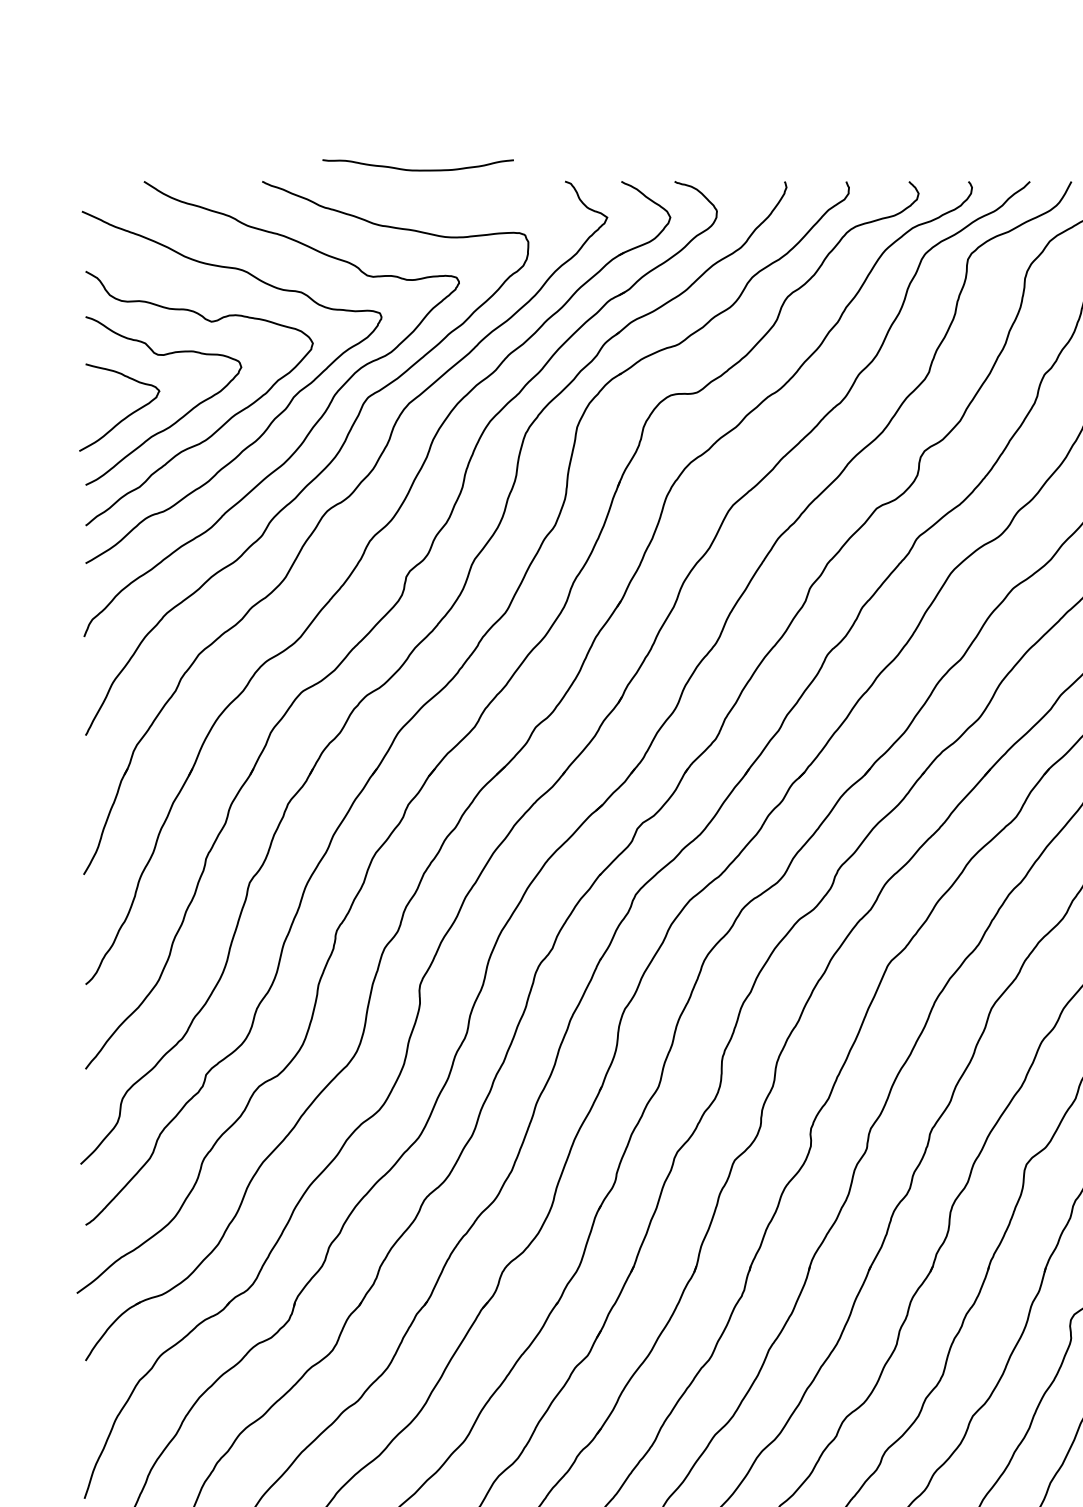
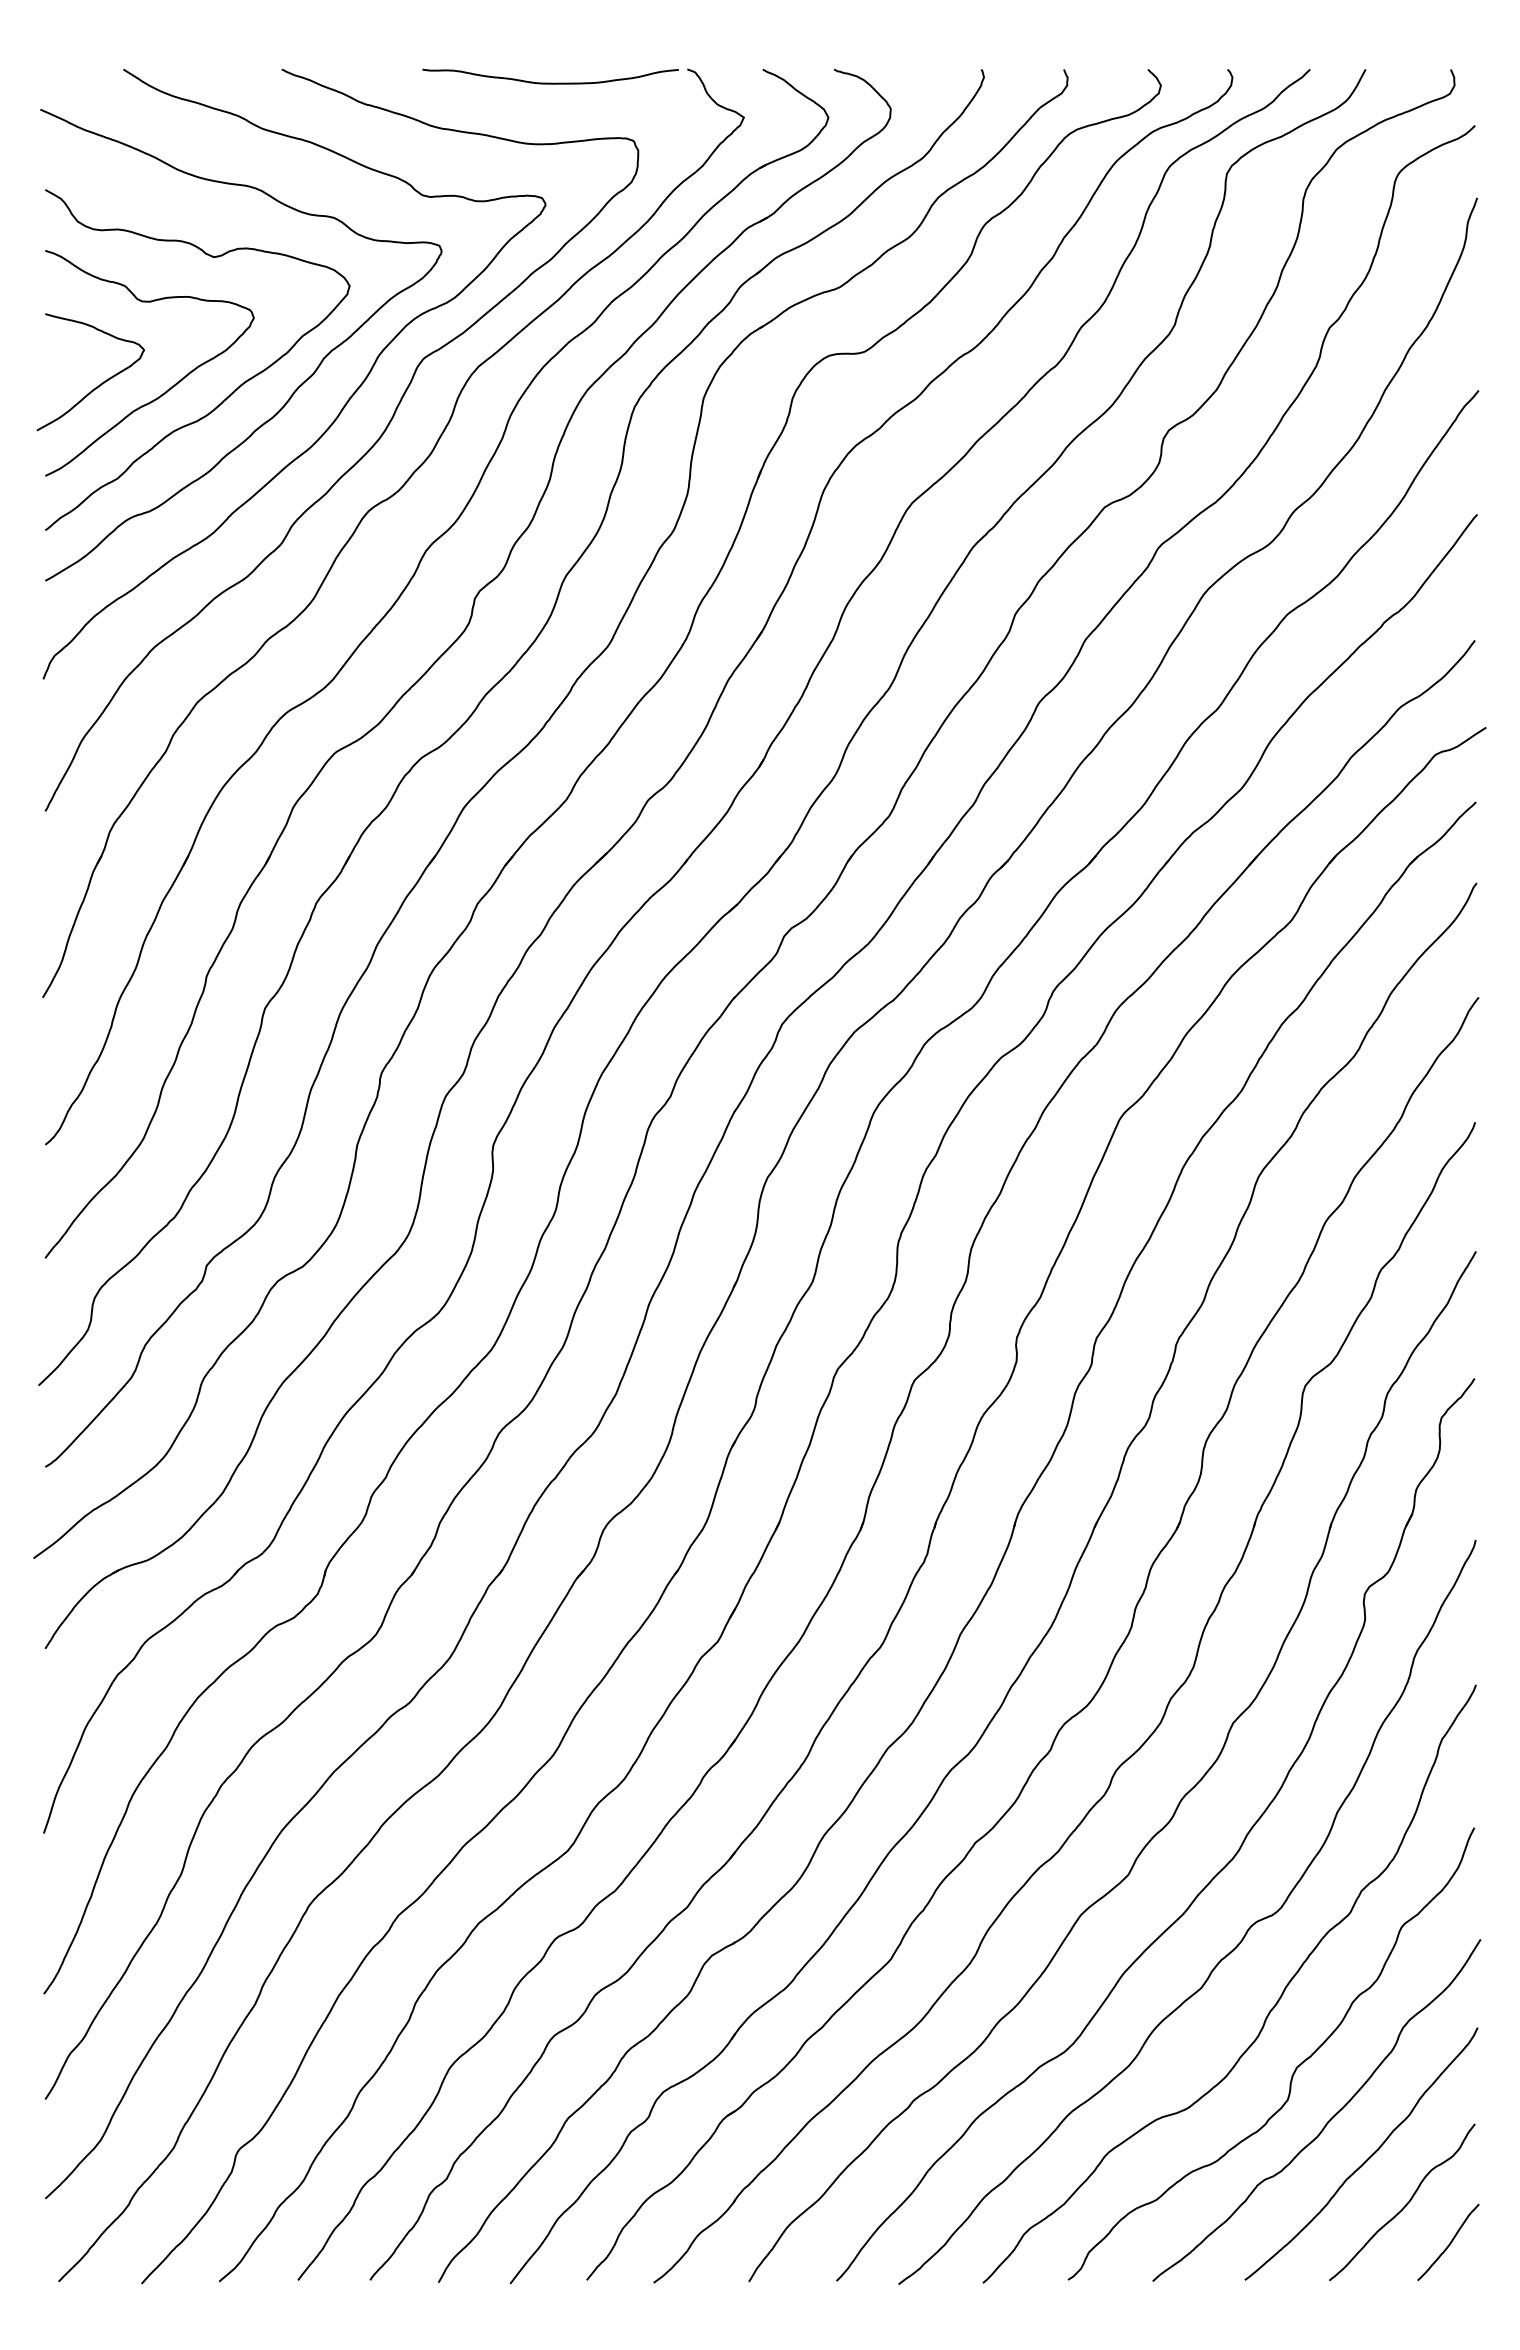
curve: (418, 169) -> (550, 82), moved

